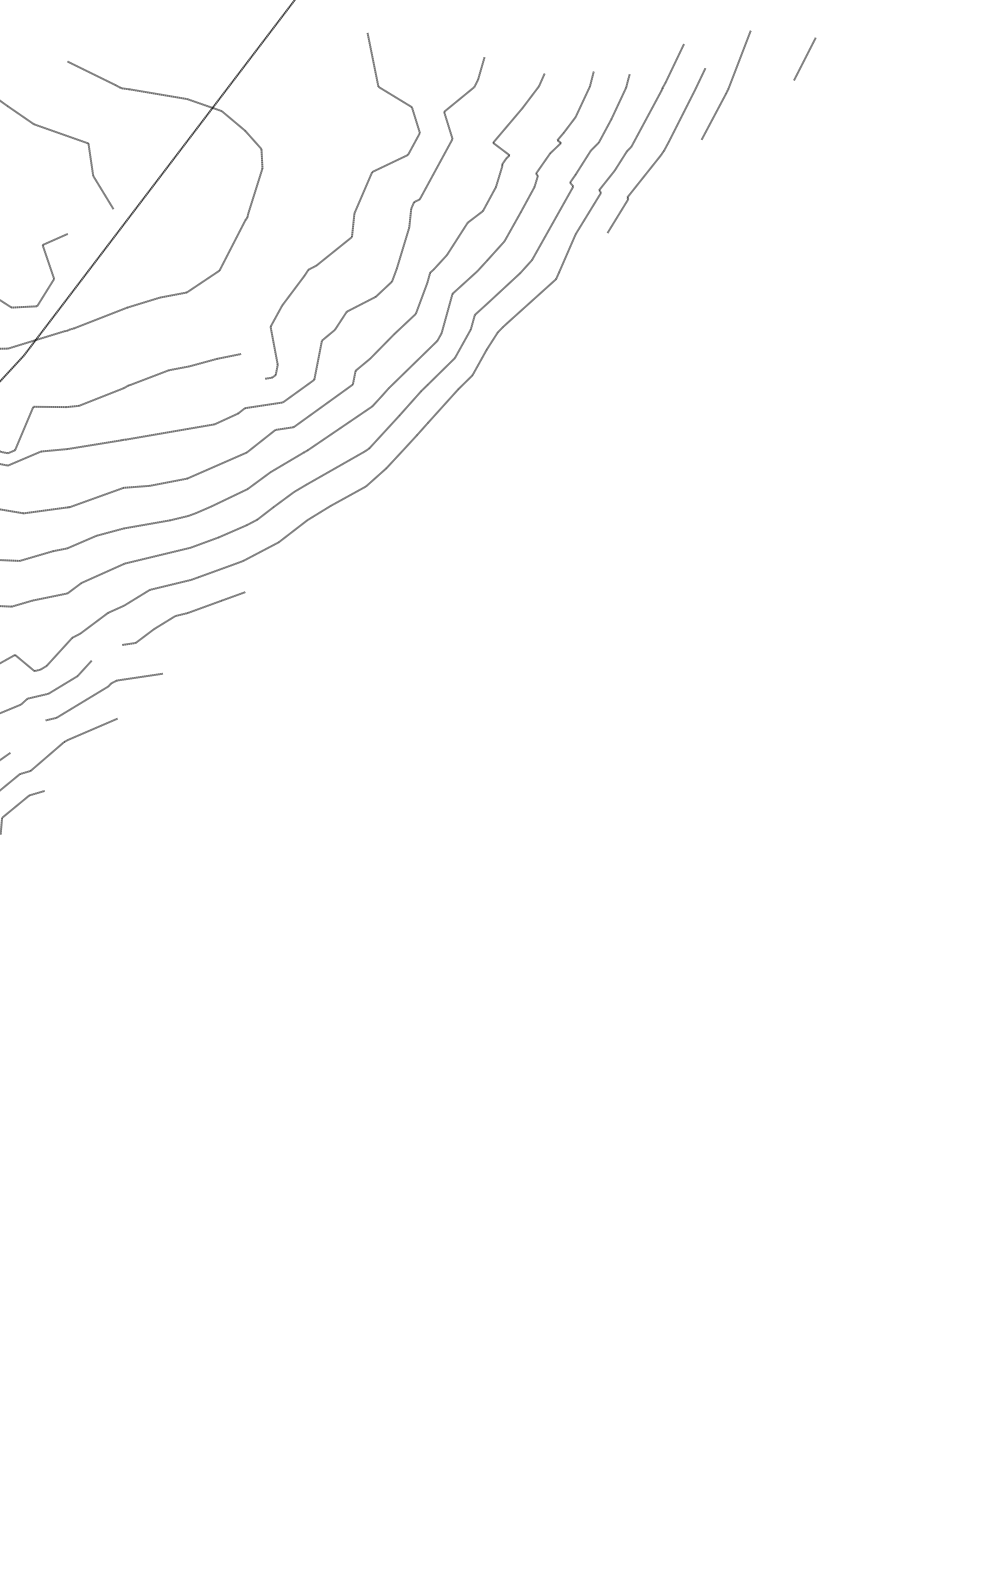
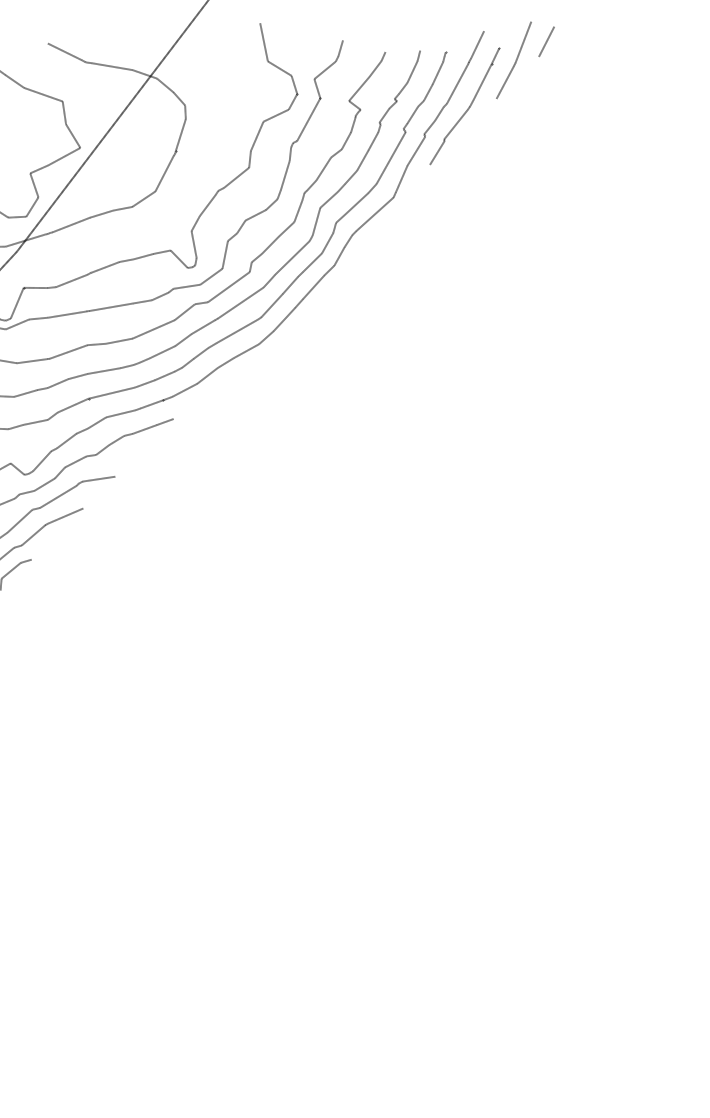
line: (804, 58) -> (546, 41), moved
line: (90, 221) -> (64, 156), added
line: (252, 366) -> (178, 259), added
line: (106, 652) -> (75, 461), added
line: (27, 735) -> (19, 520), added

